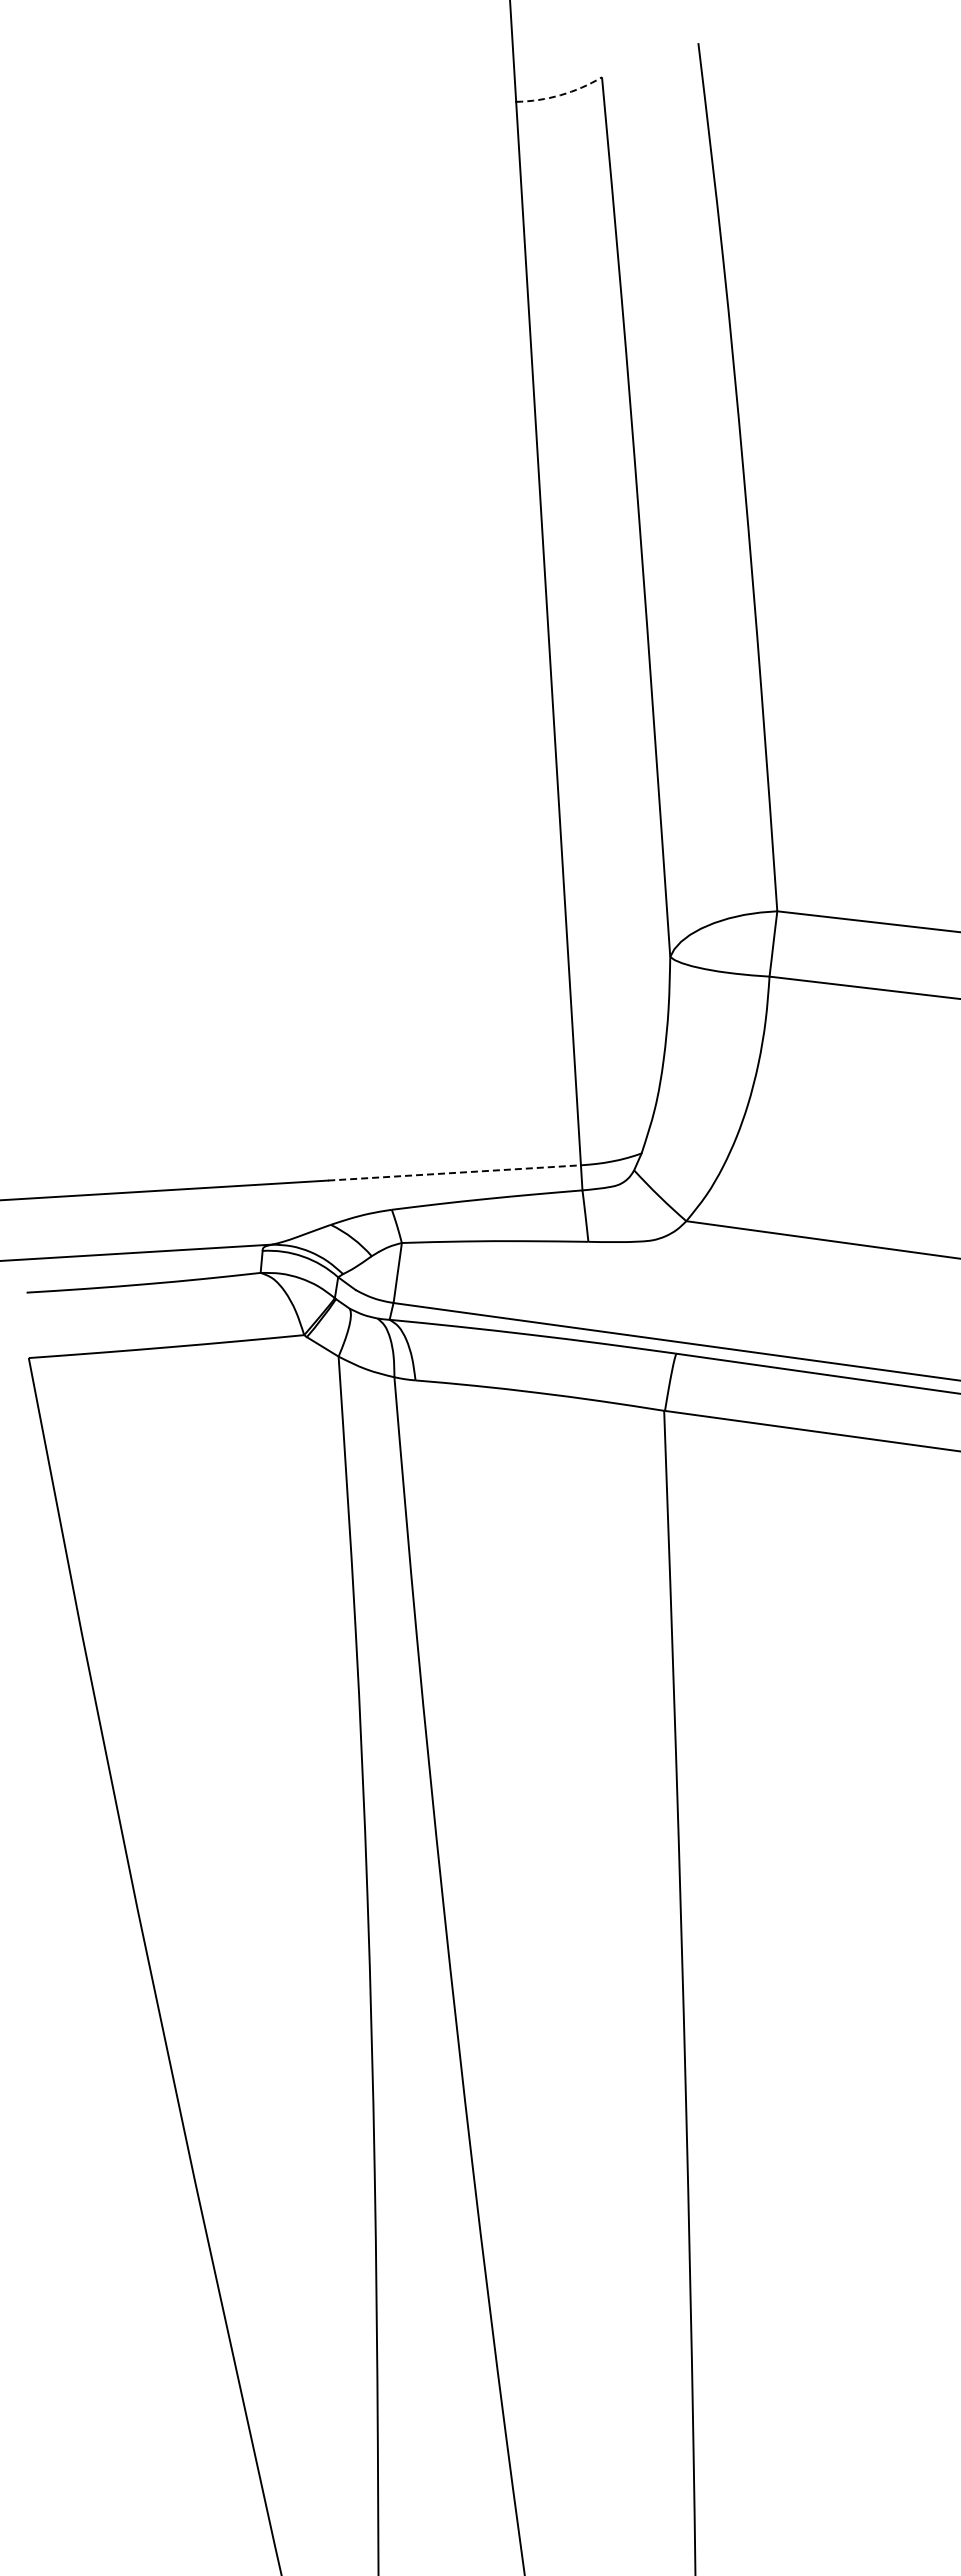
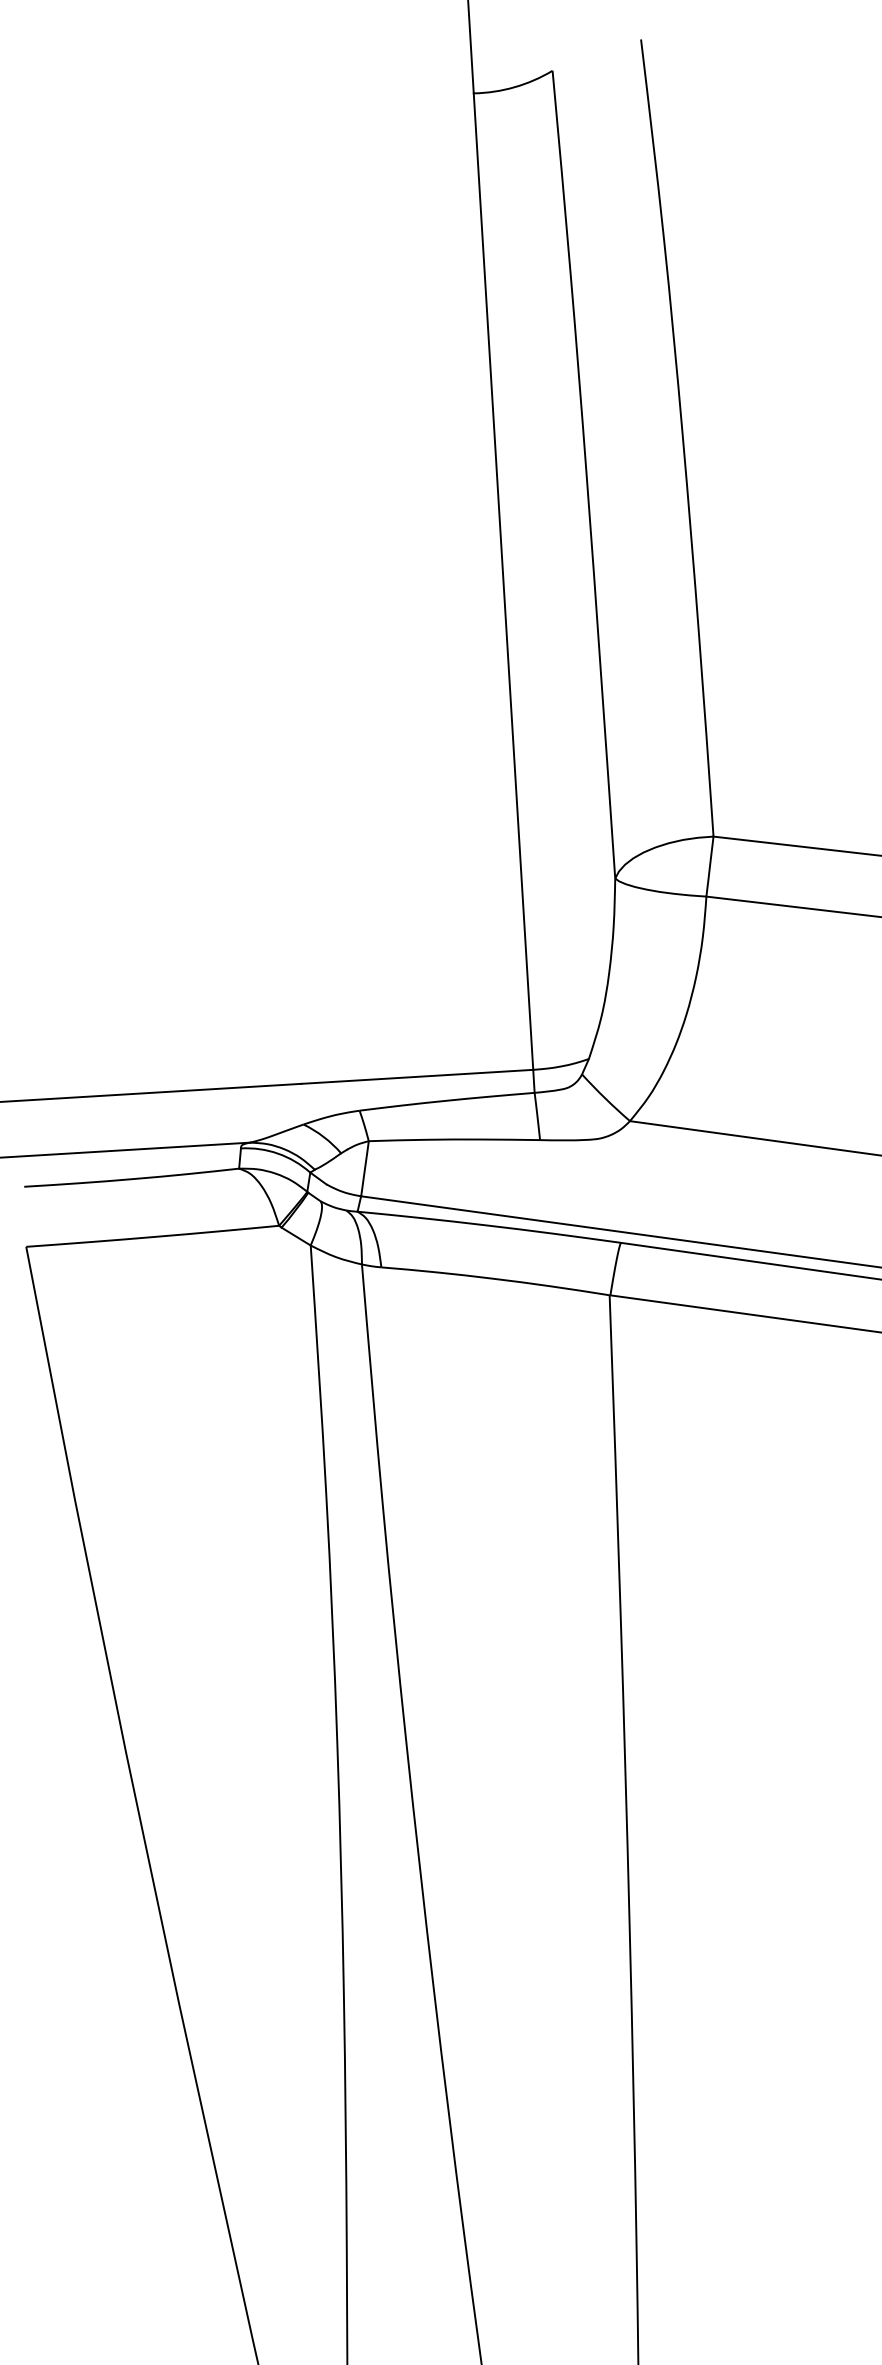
arc: (560, 95) -> (514, 87), dashed -> solid
line: (454, 1172) -> (417, 1076), dashed -> solid

